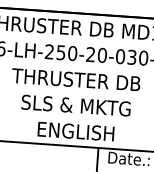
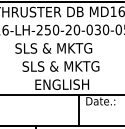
text: (75, 79) -> (59, 48), THRUSTER DB -> SLS & MKTG

